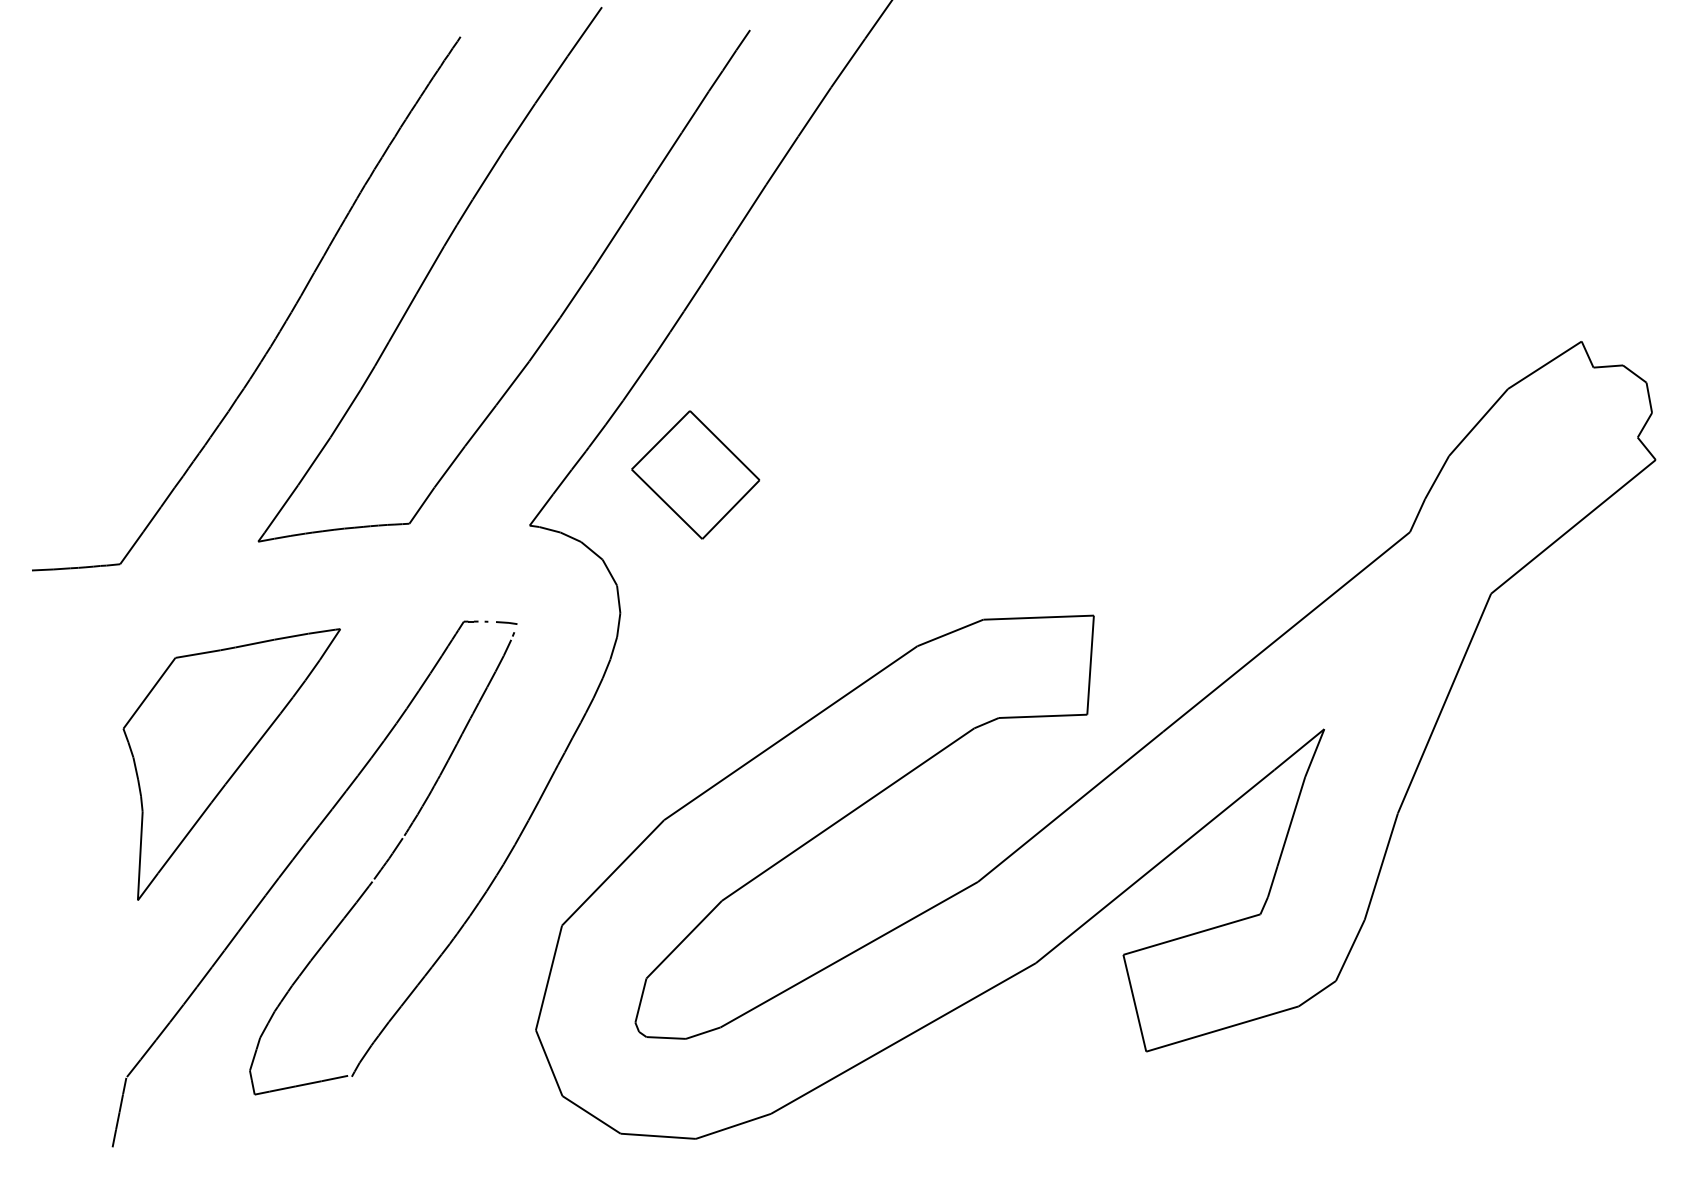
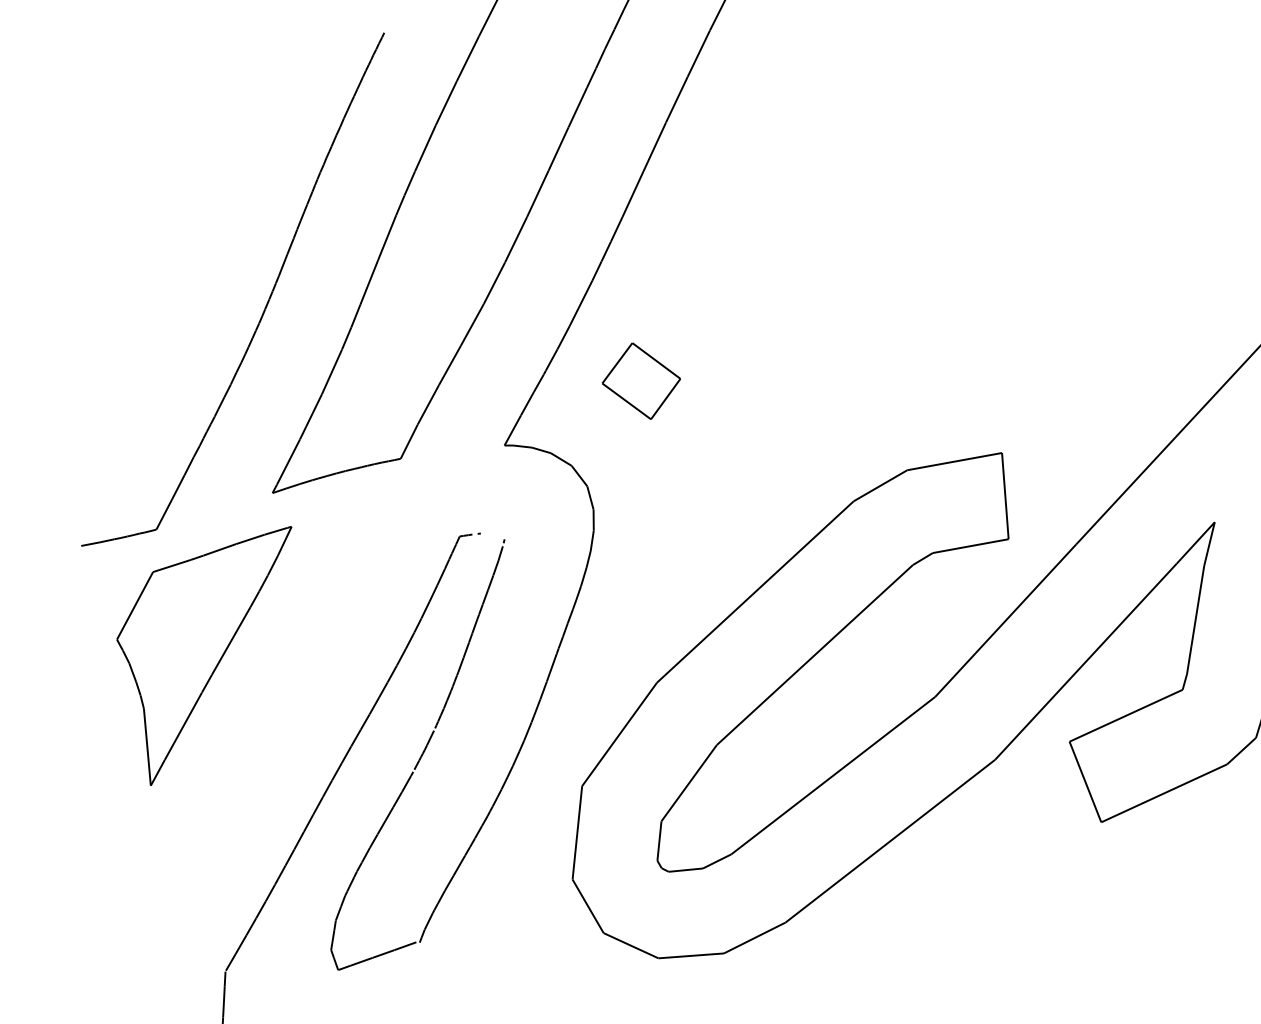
part: (695, 474) -> (641, 380), size x0.7
line: (506, 622) -> (496, 531), removed
part: (231, 764) -> (214, 656), moved

